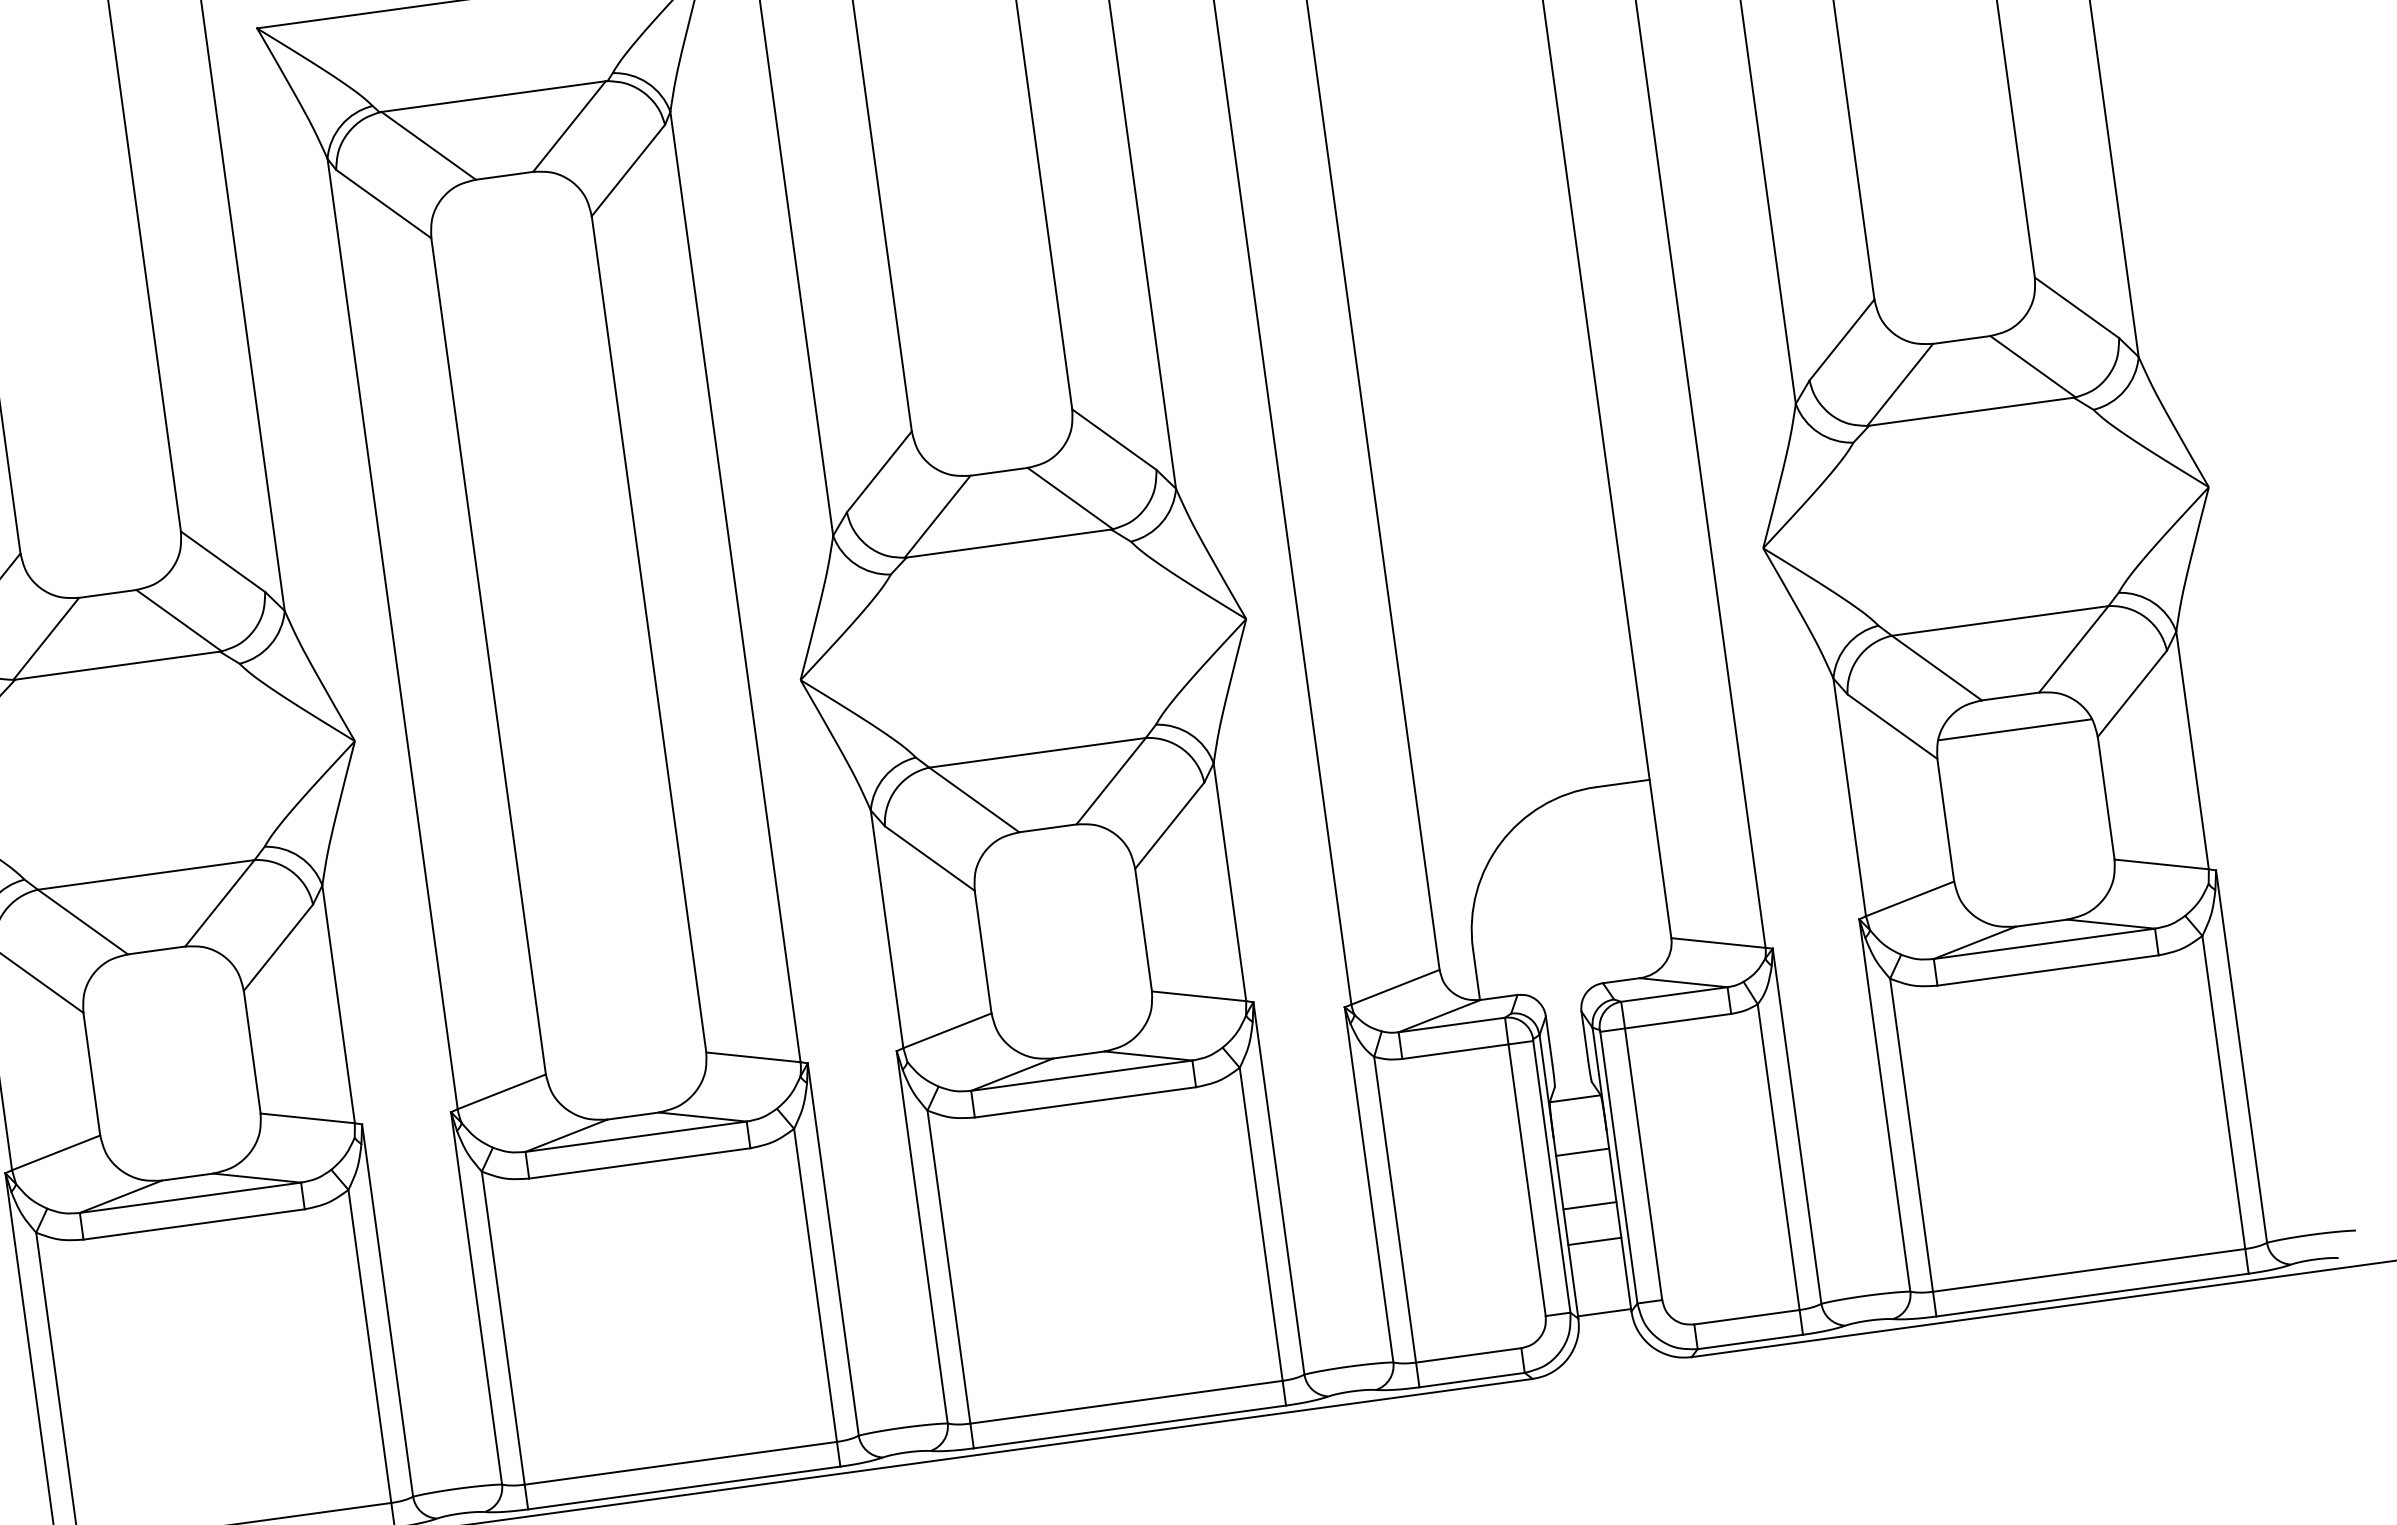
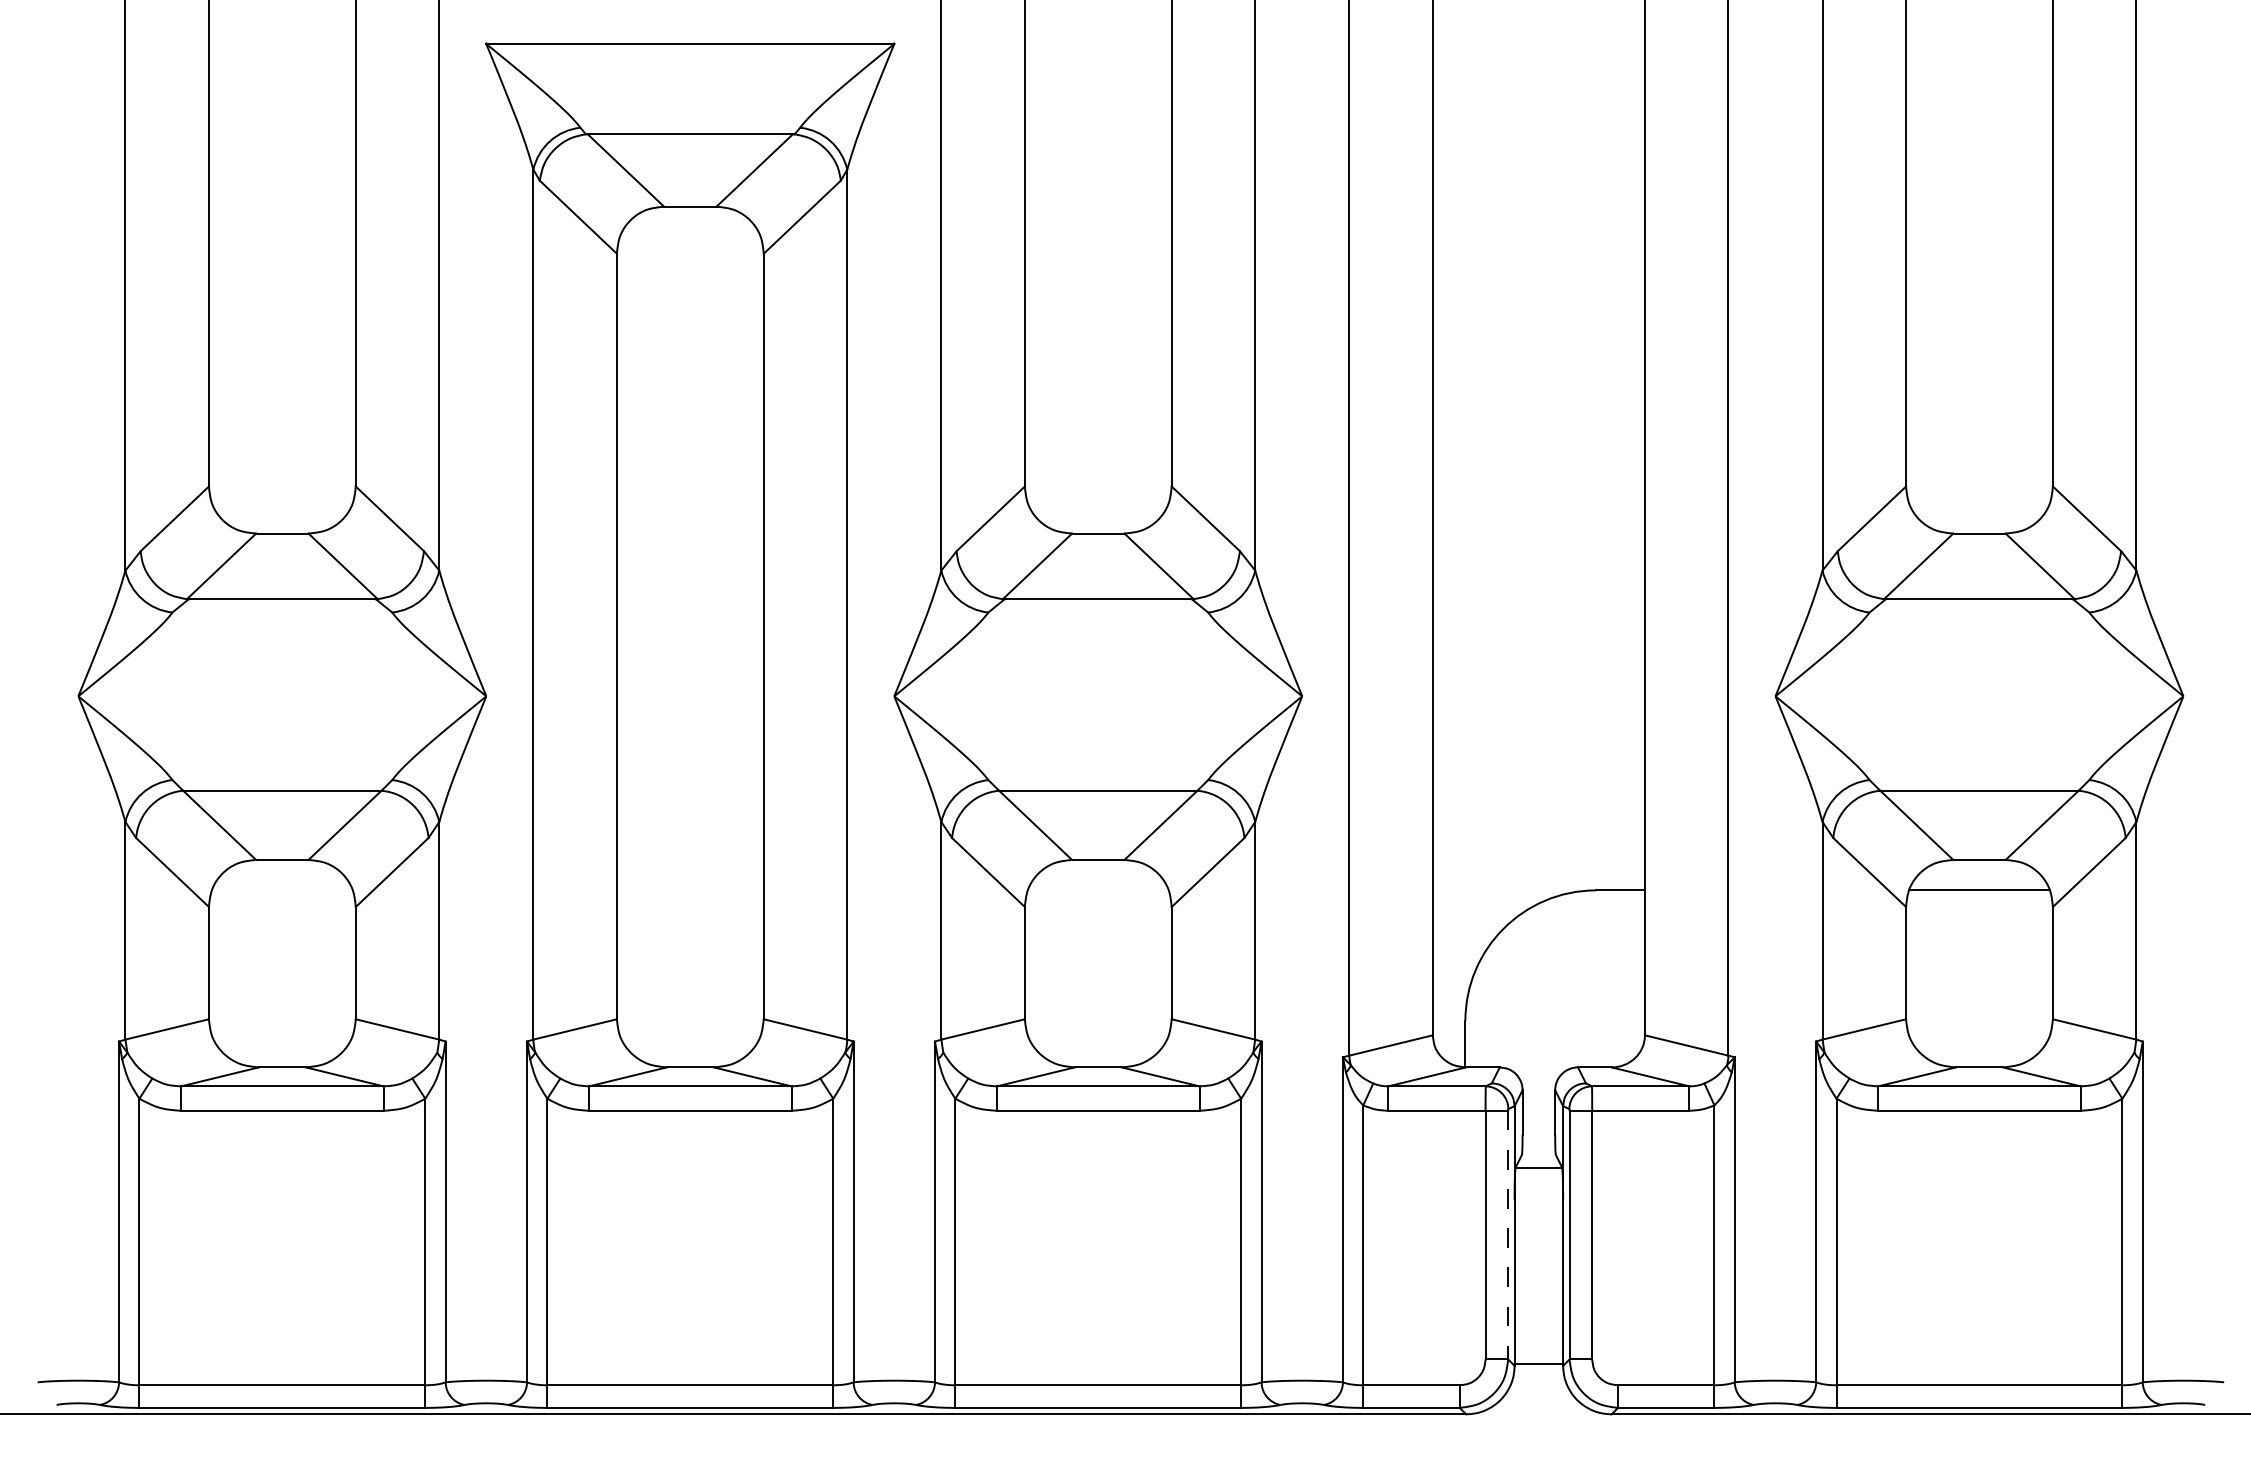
line: (1582, 1151) -> (1538, 1216), removed
line: (1552, 1177) -> (1508, 1235), solid -> dashed
line: (1589, 1205) -> (1538, 1265), removed
line: (1594, 1241) -> (1538, 1298), removed

